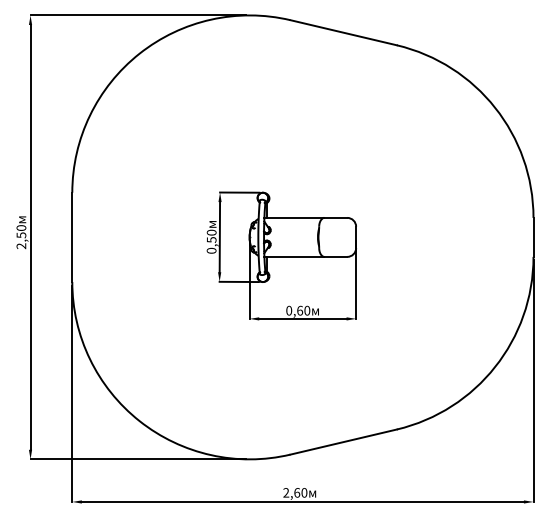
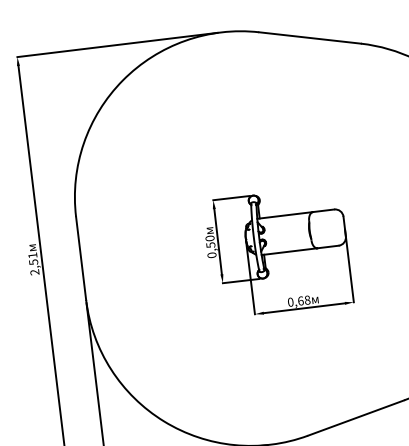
text: (21, 227) -> (32, 255), 2,50 -> 2,51
text: (307, 310) -> (307, 299), 0,60 -> 0,68

